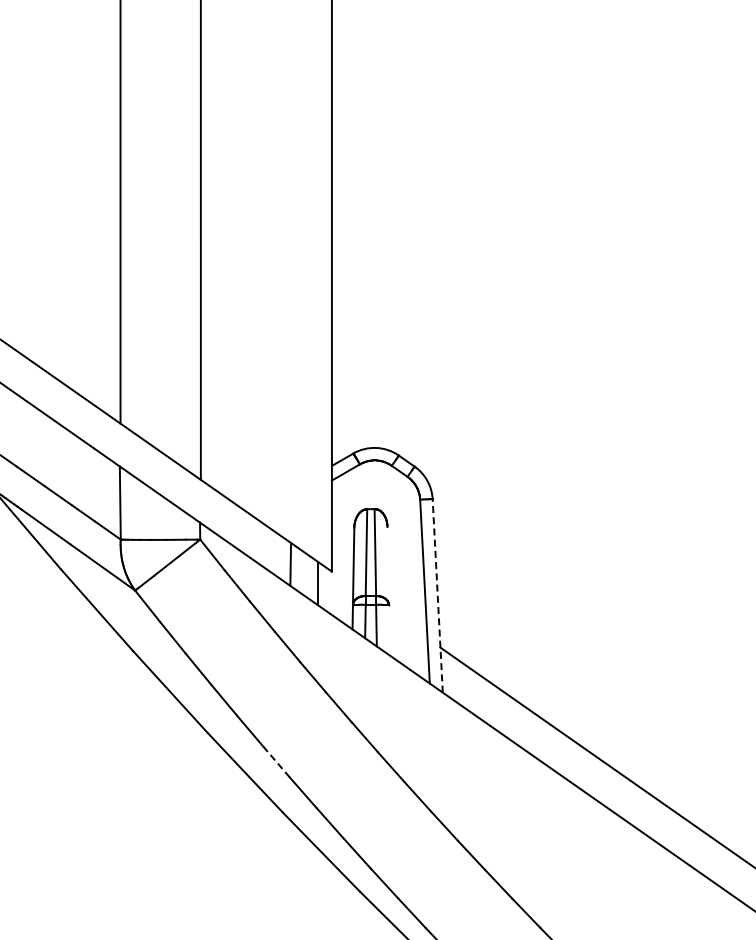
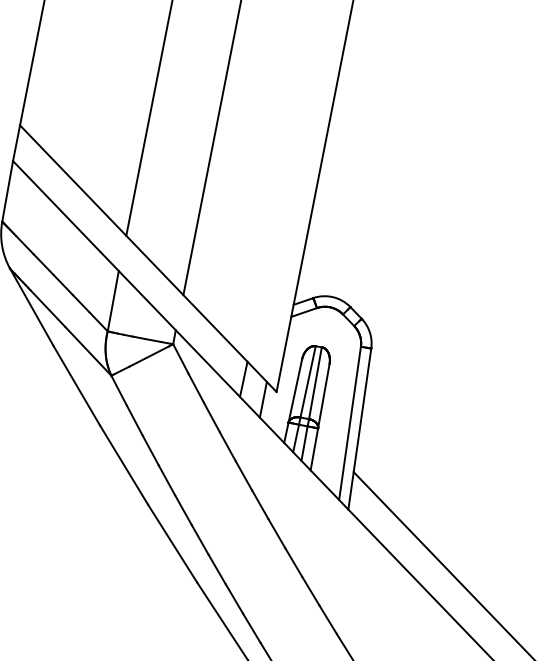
line: (388, 590) -> (320, 416), added
line: (437, 595) -> (359, 428), dashed -> solid
line: (276, 761) -> (200, 539), dashed -> solid

